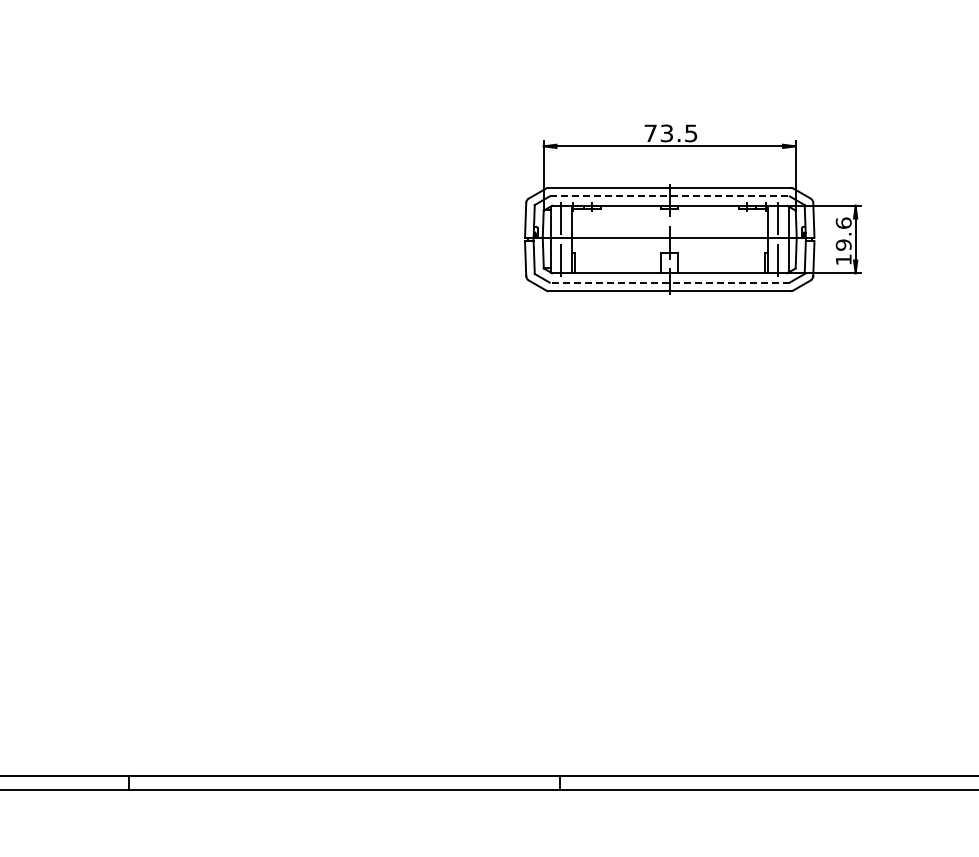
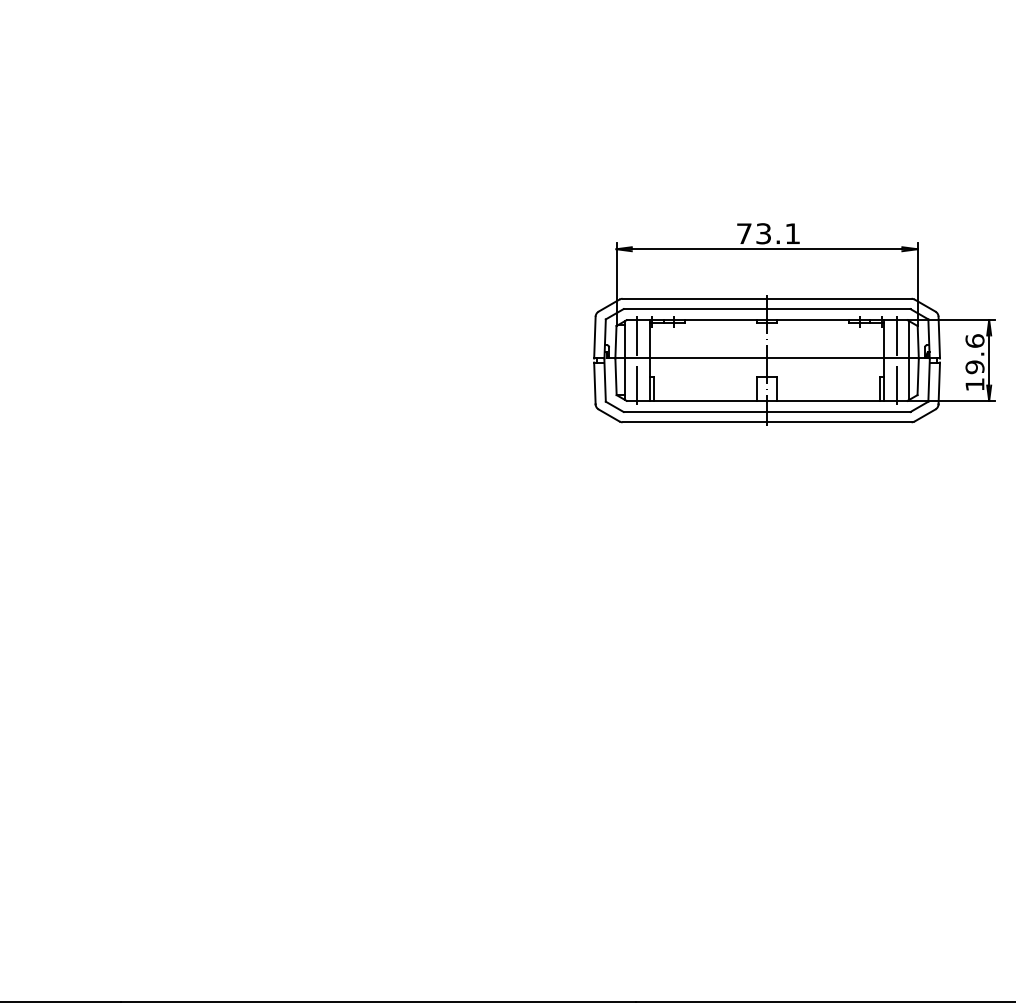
text: (691, 133) -> (793, 233), 73.5 -> 73.1
line: (670, 196) -> (767, 309), dashed -> solid
line: (669, 282) -> (766, 411), dashed -> solid

